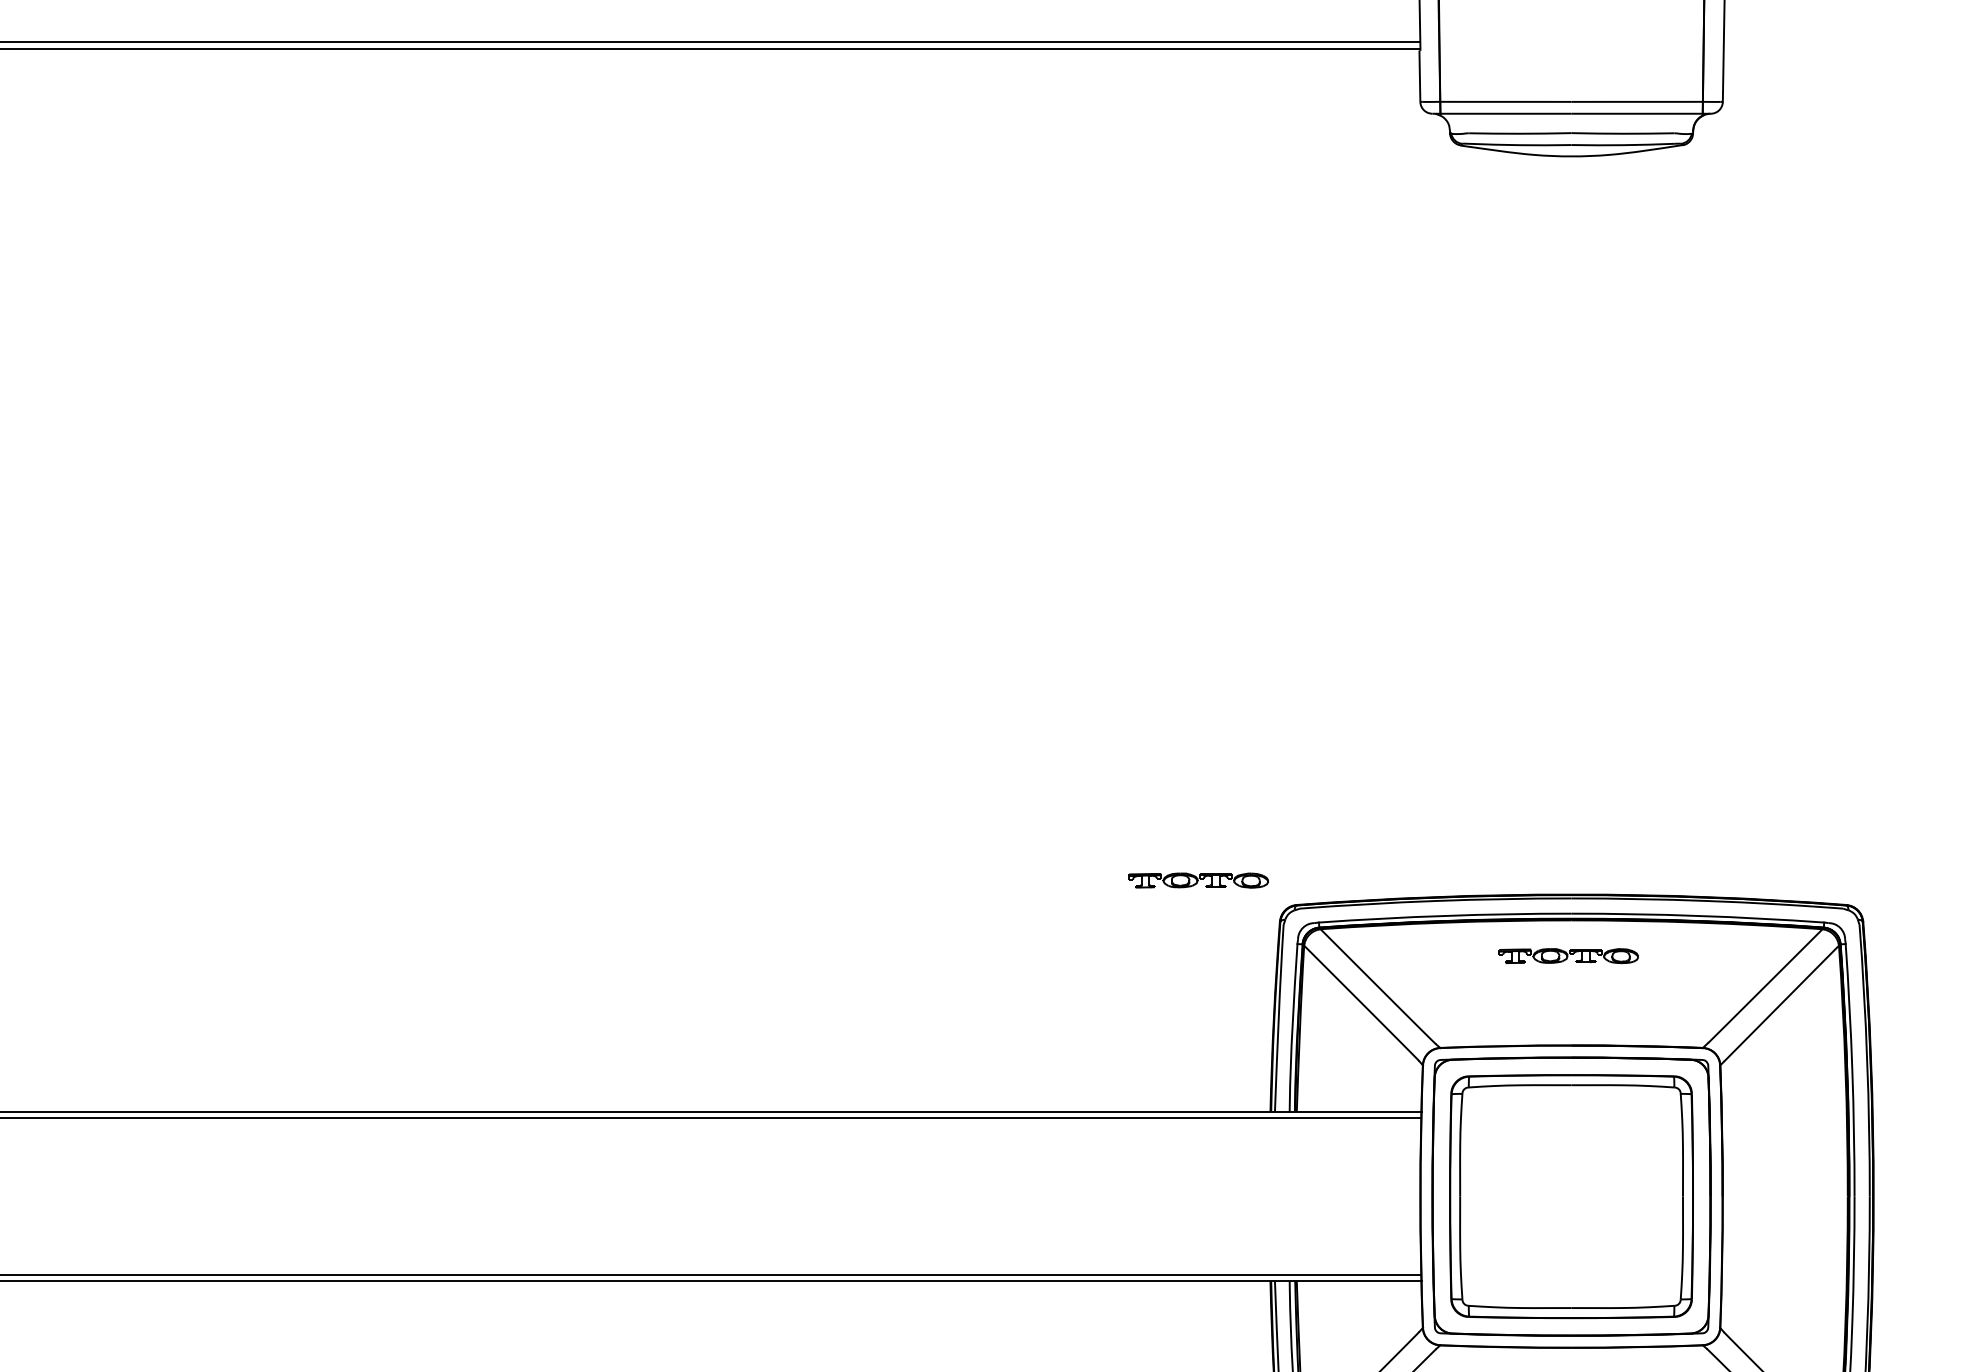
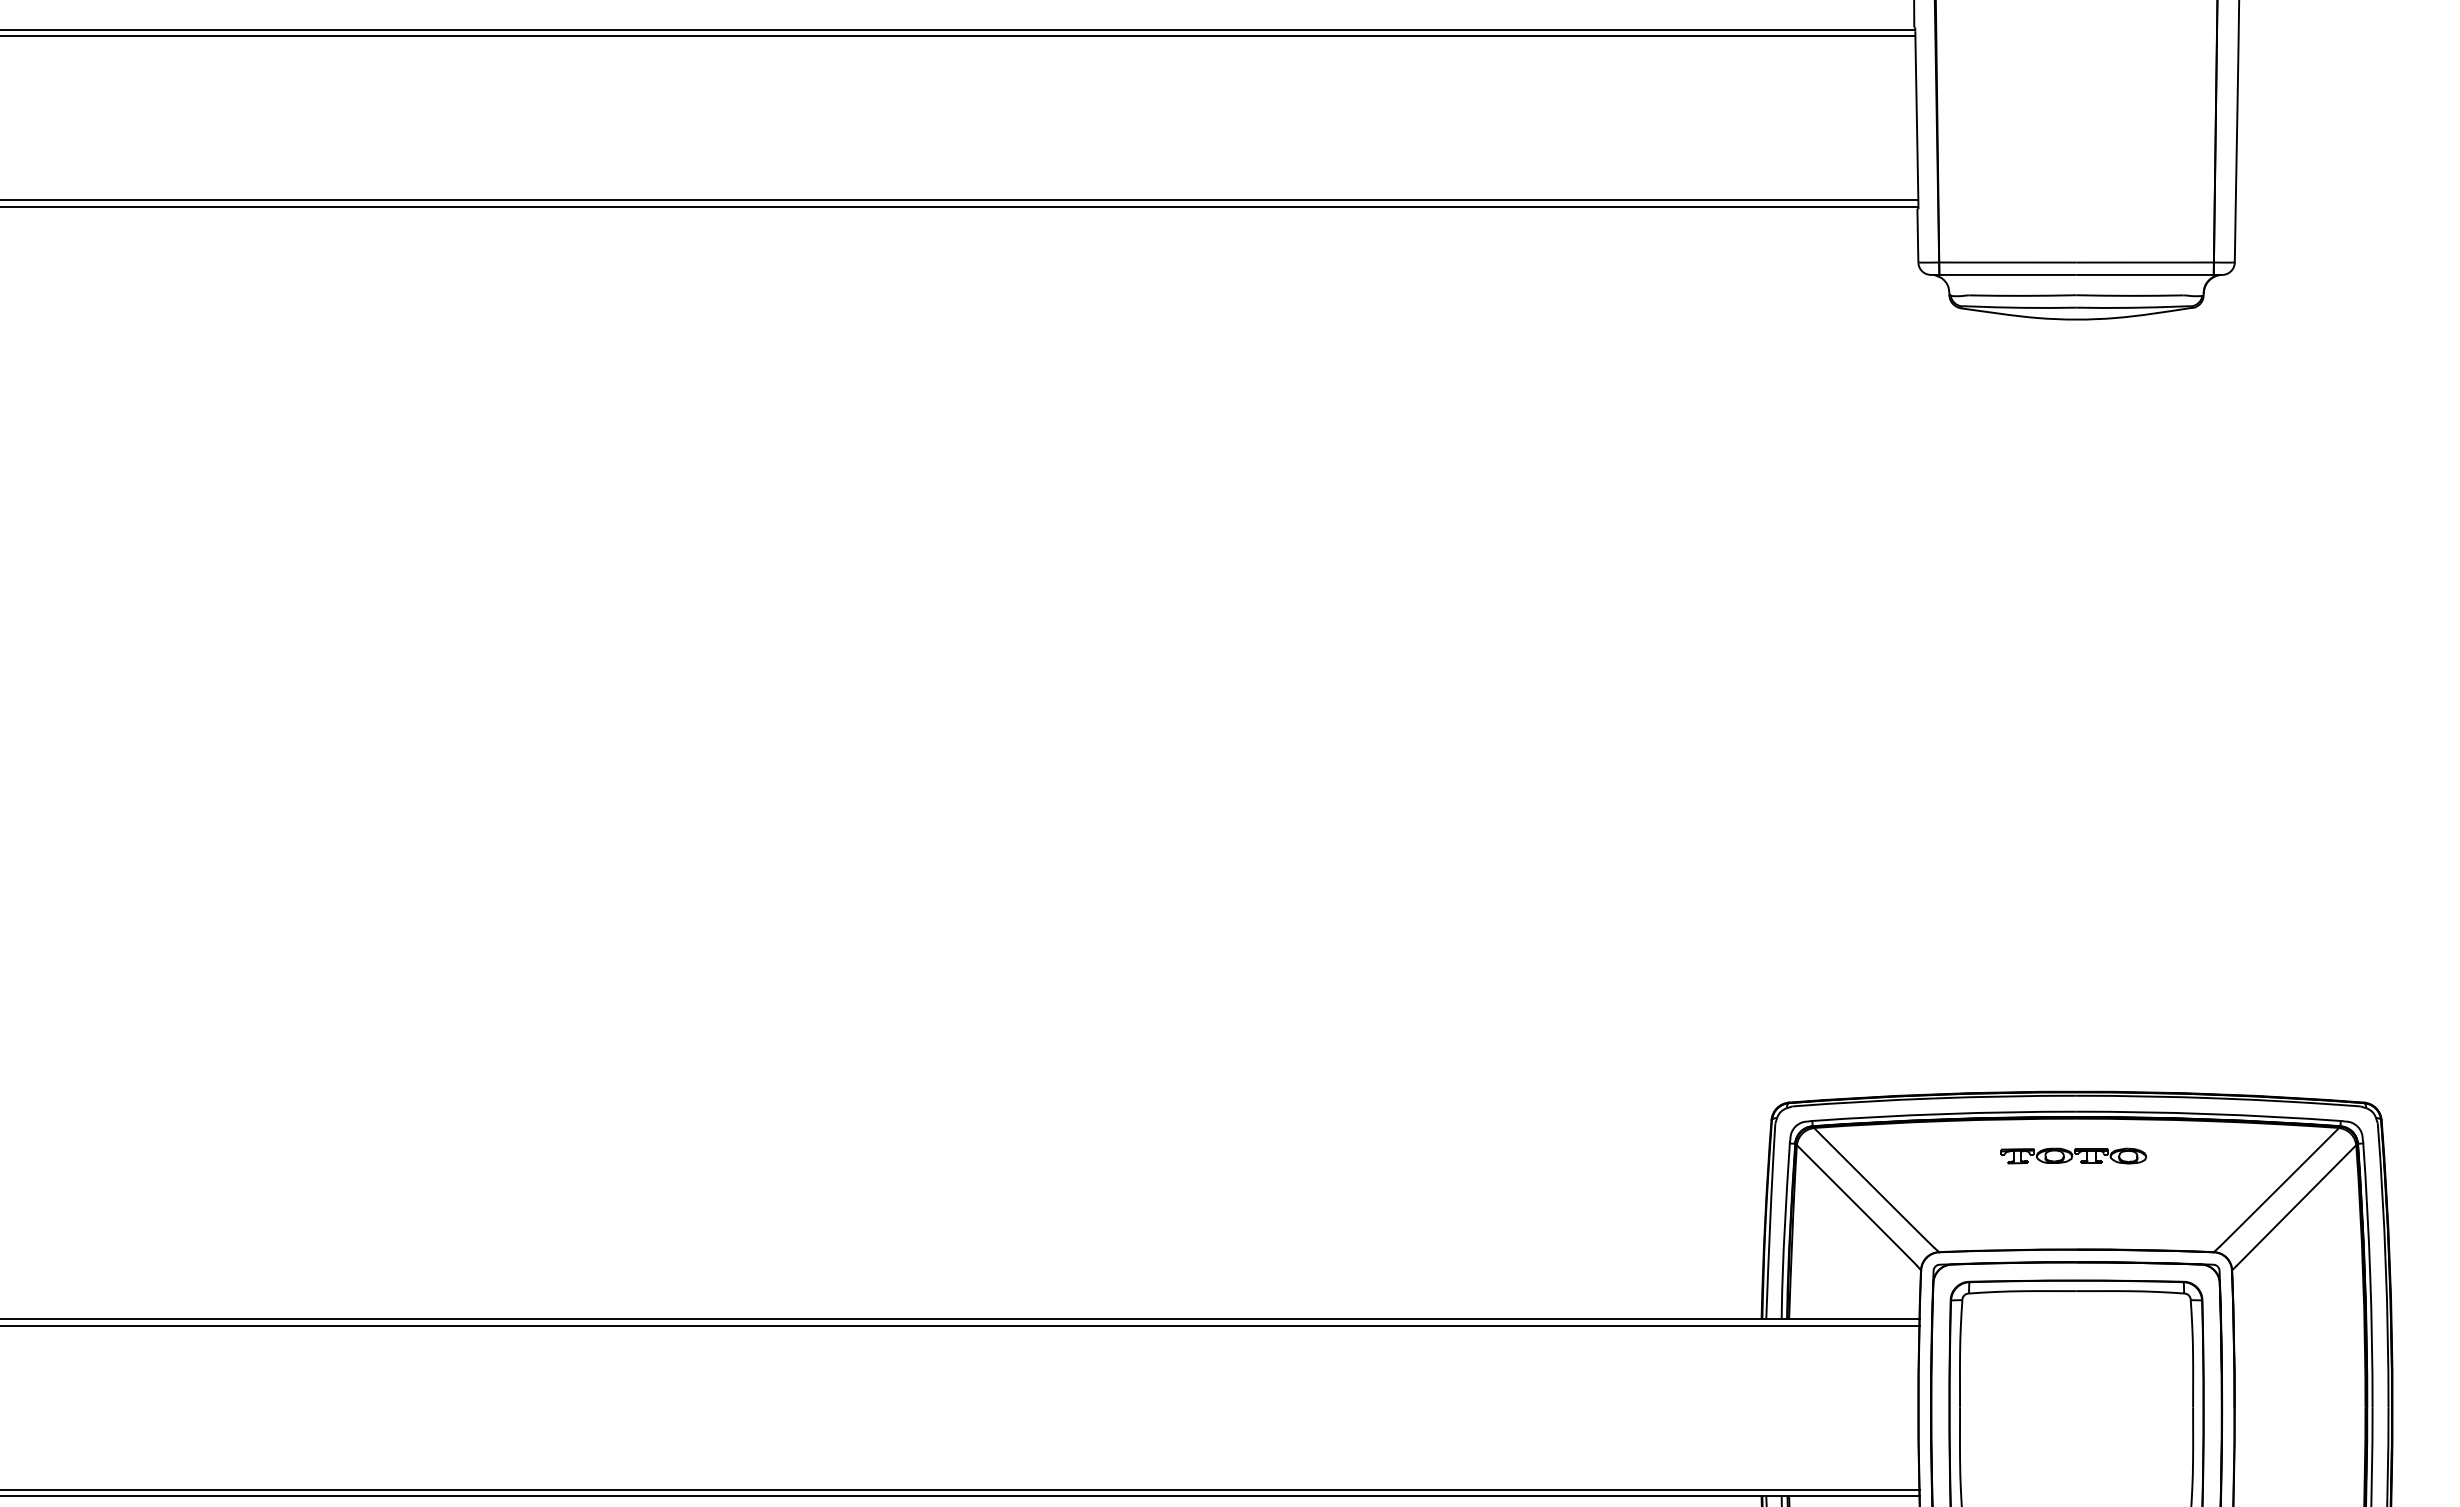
part: (1198, 880) -> (1686, 1076), removed

